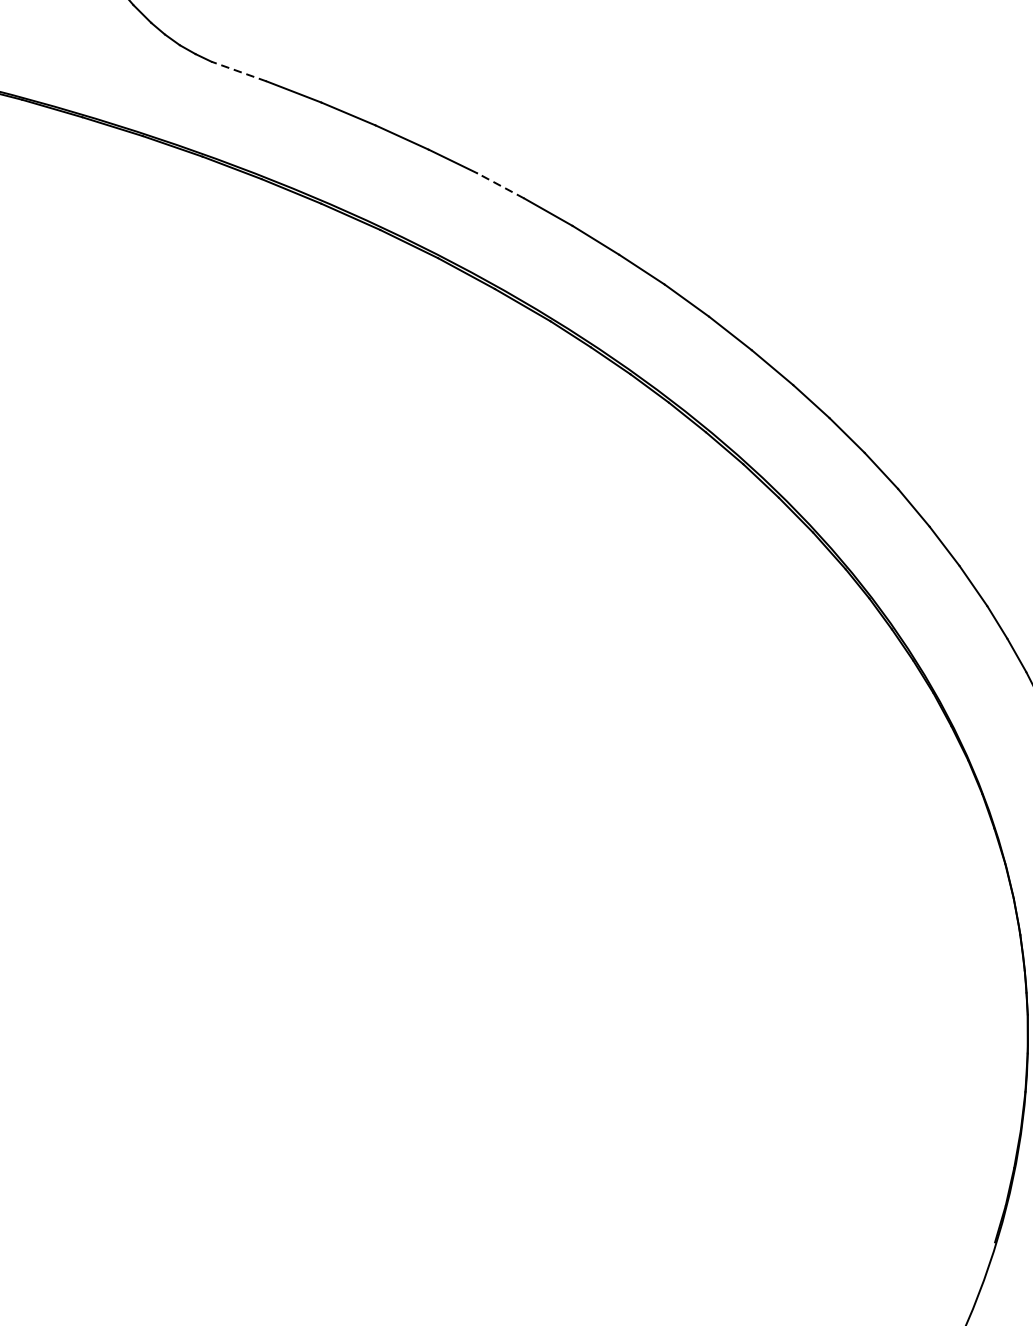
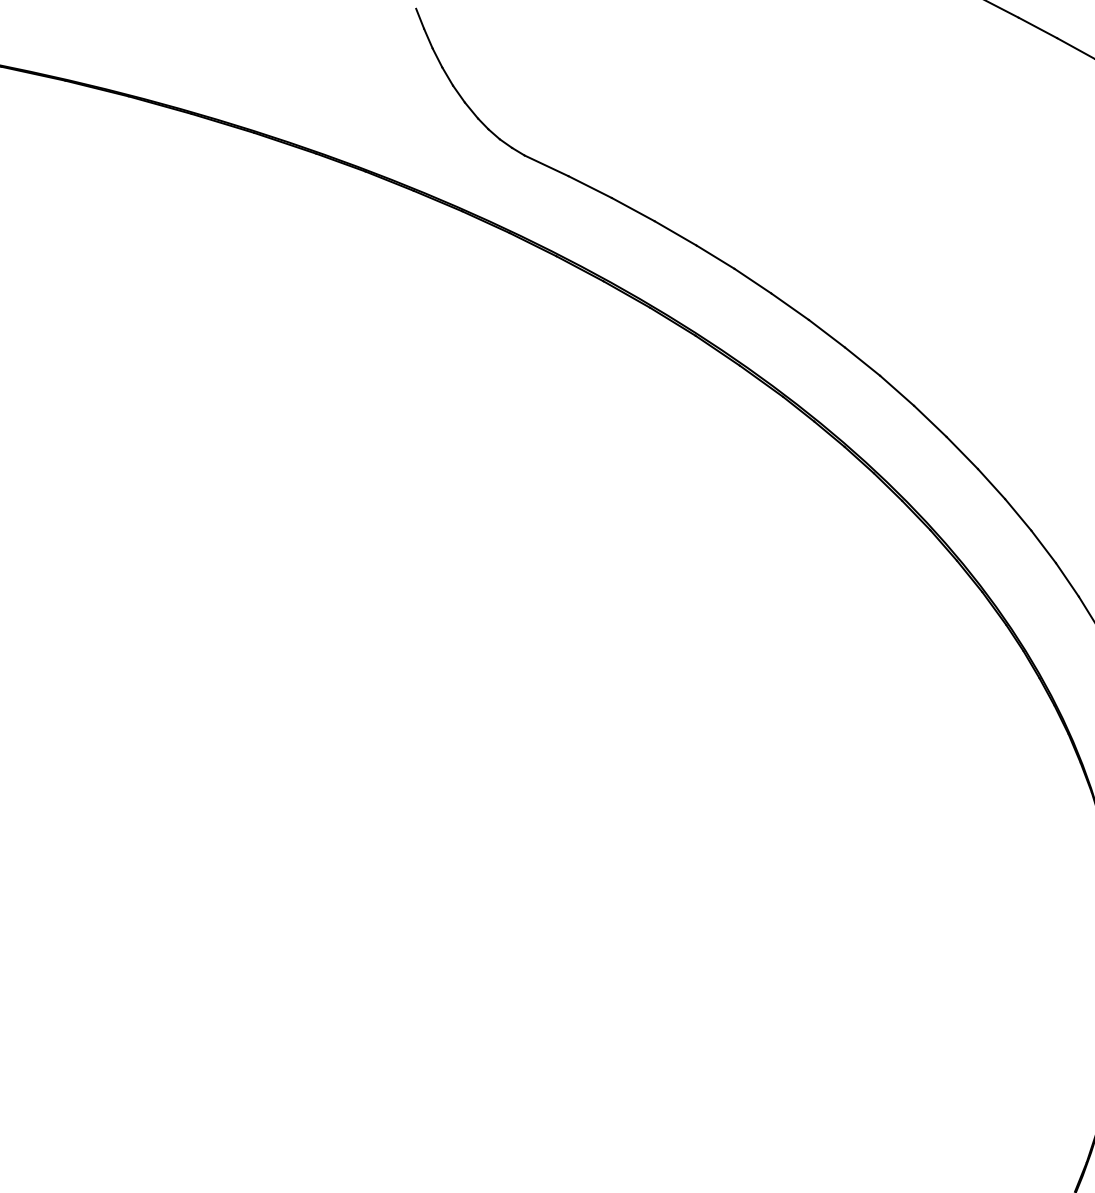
line: (238, 71) -> (546, 165), dashed -> solid
line: (500, 185) -> (752, 280), dashed -> solid

